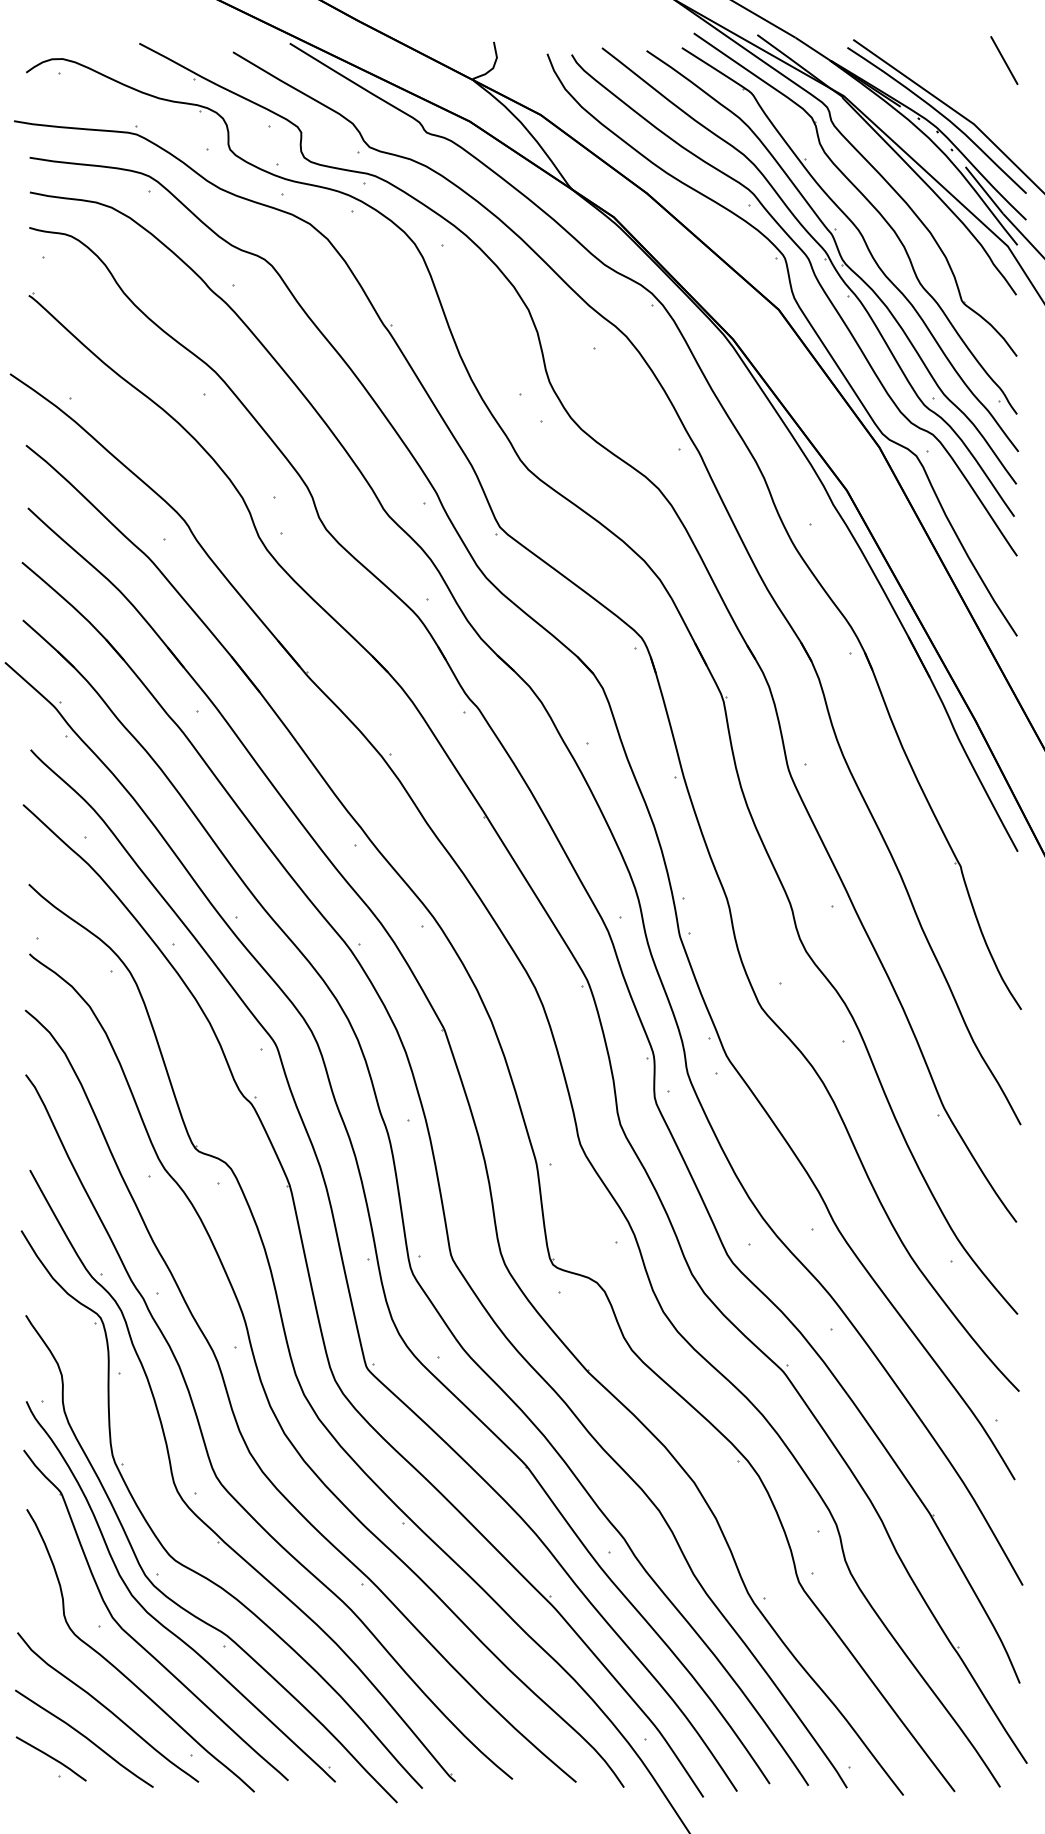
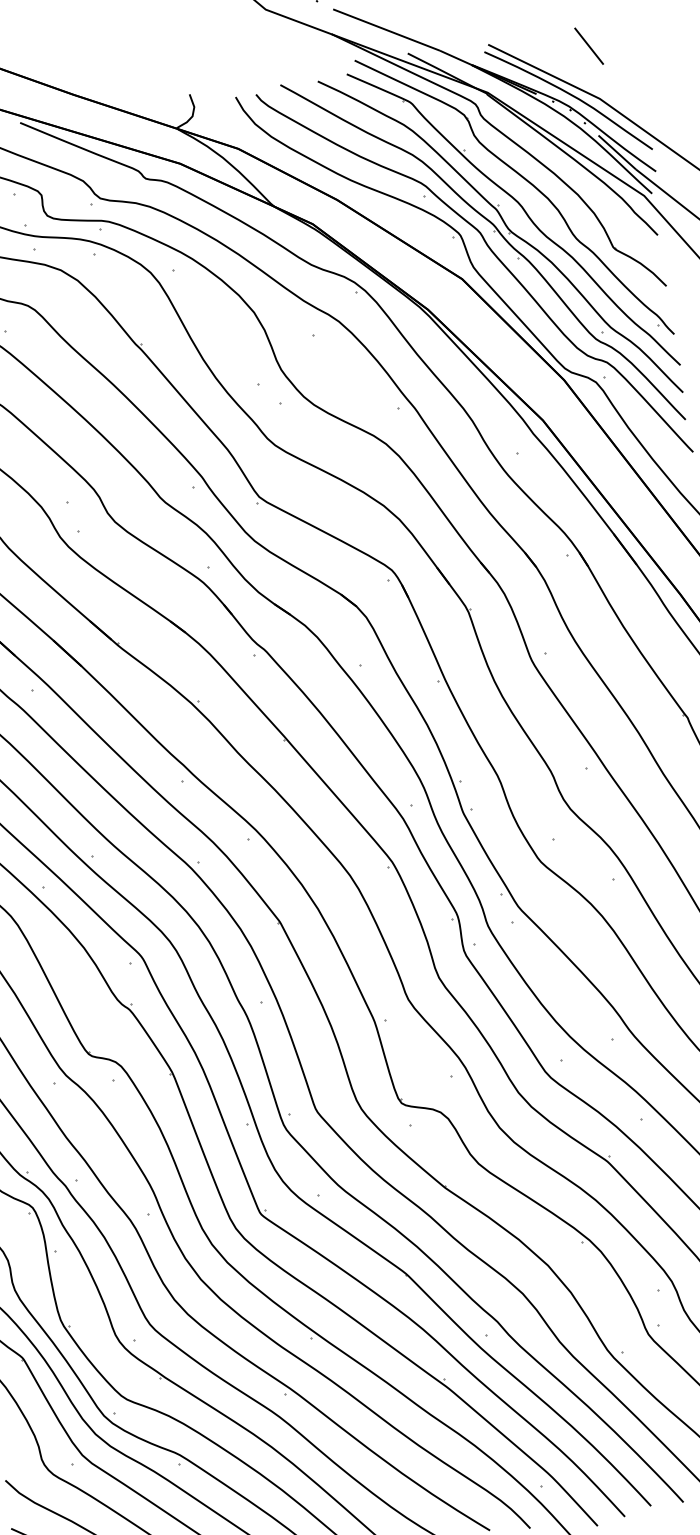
line: (1004, 60) -> (589, 46), moved

